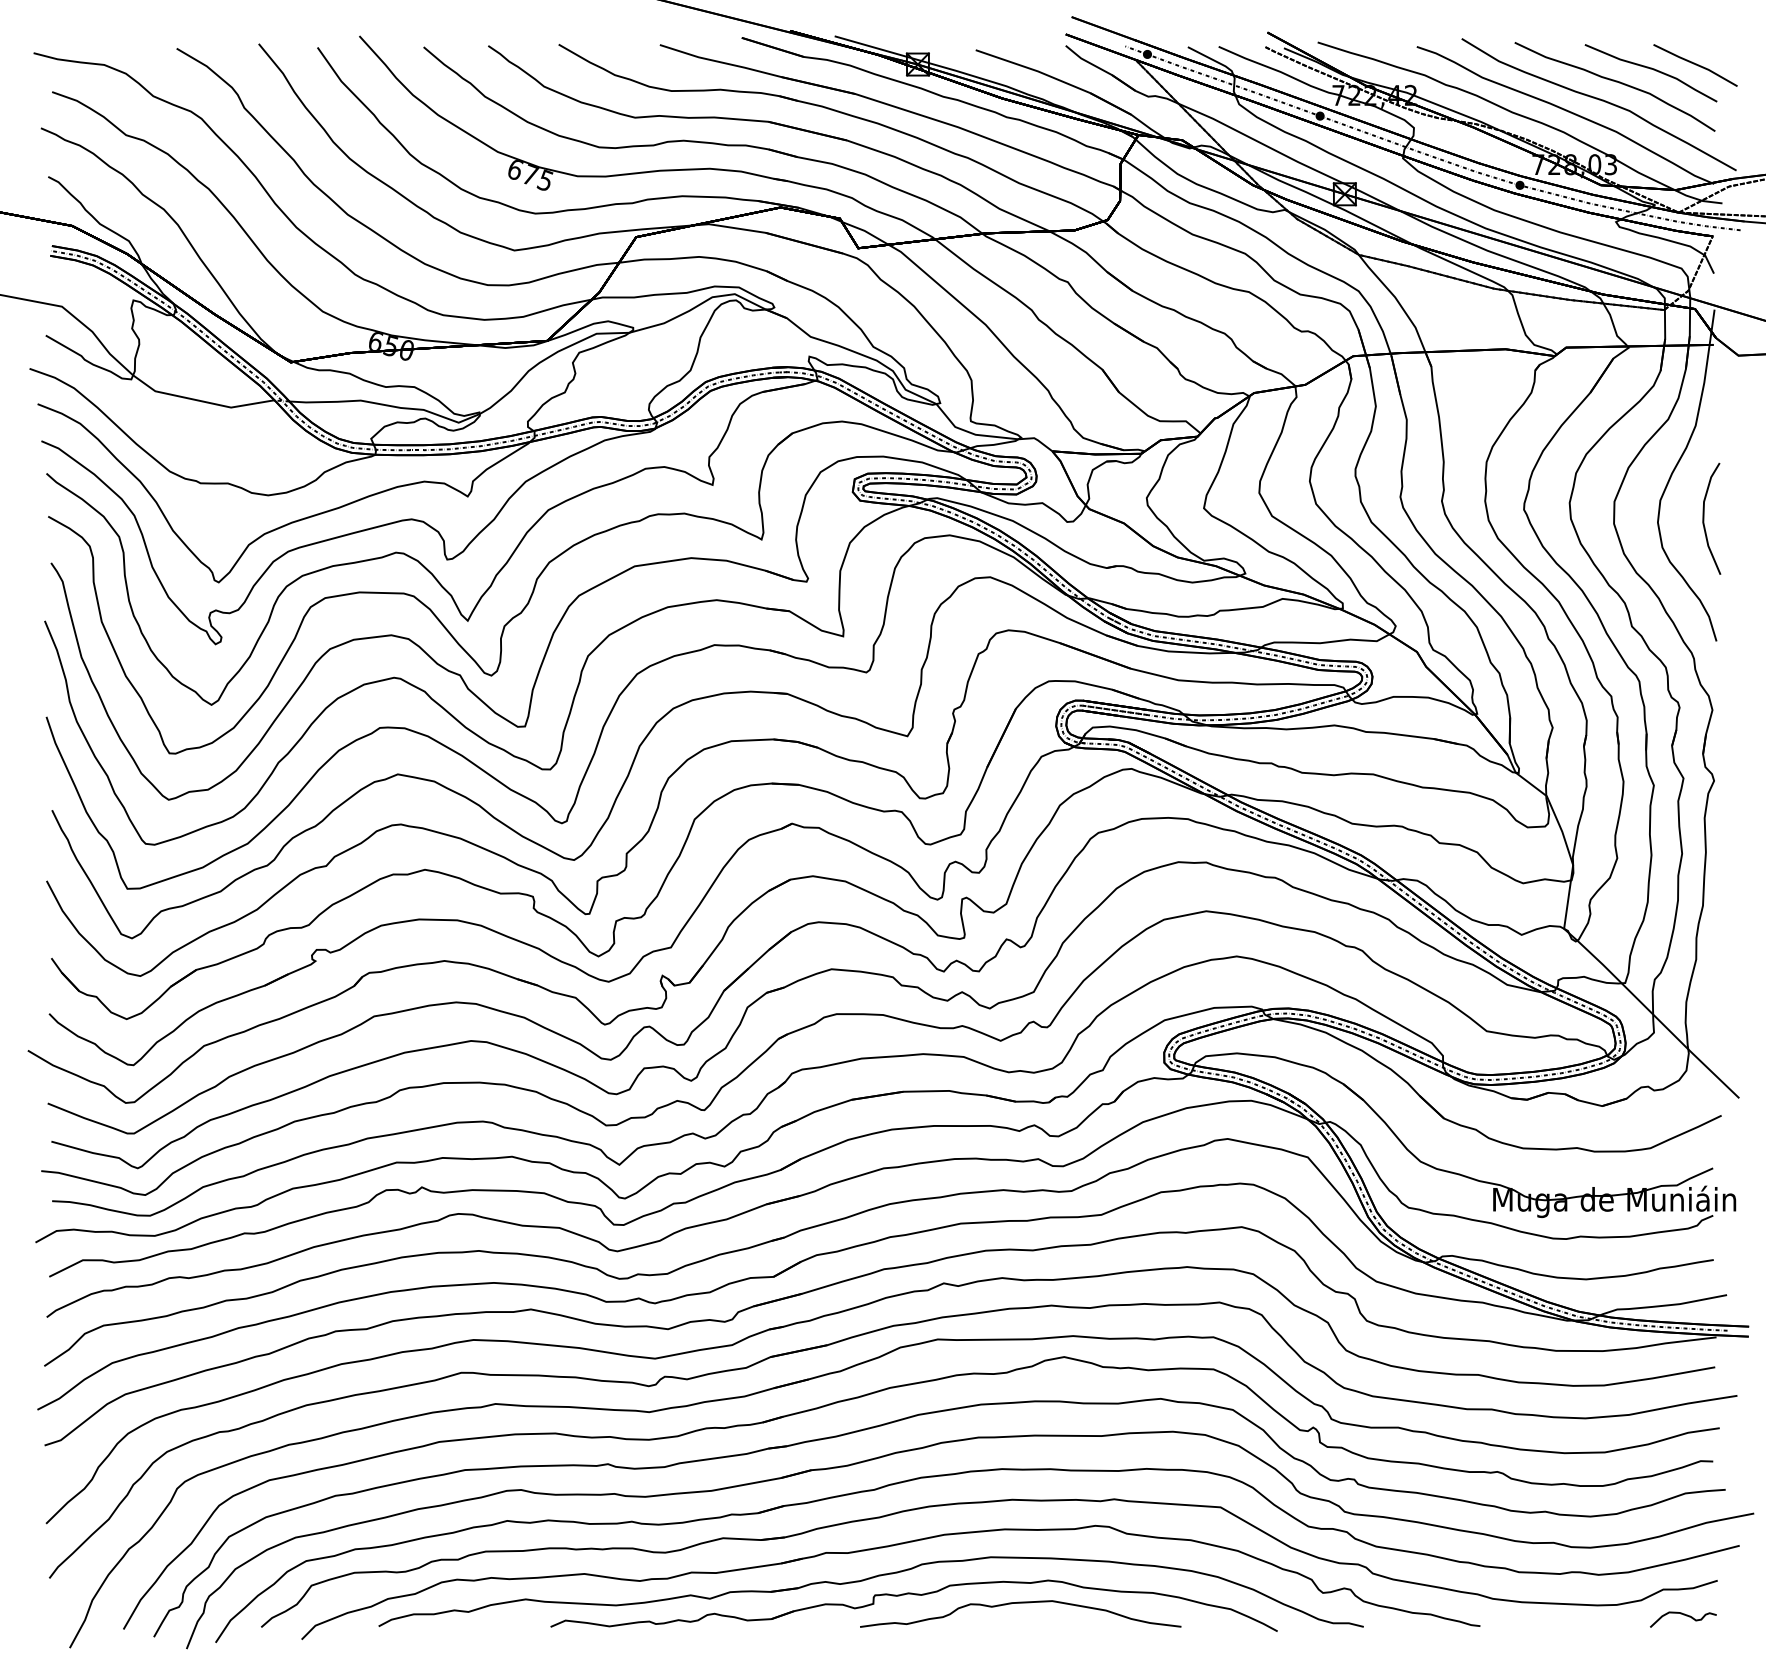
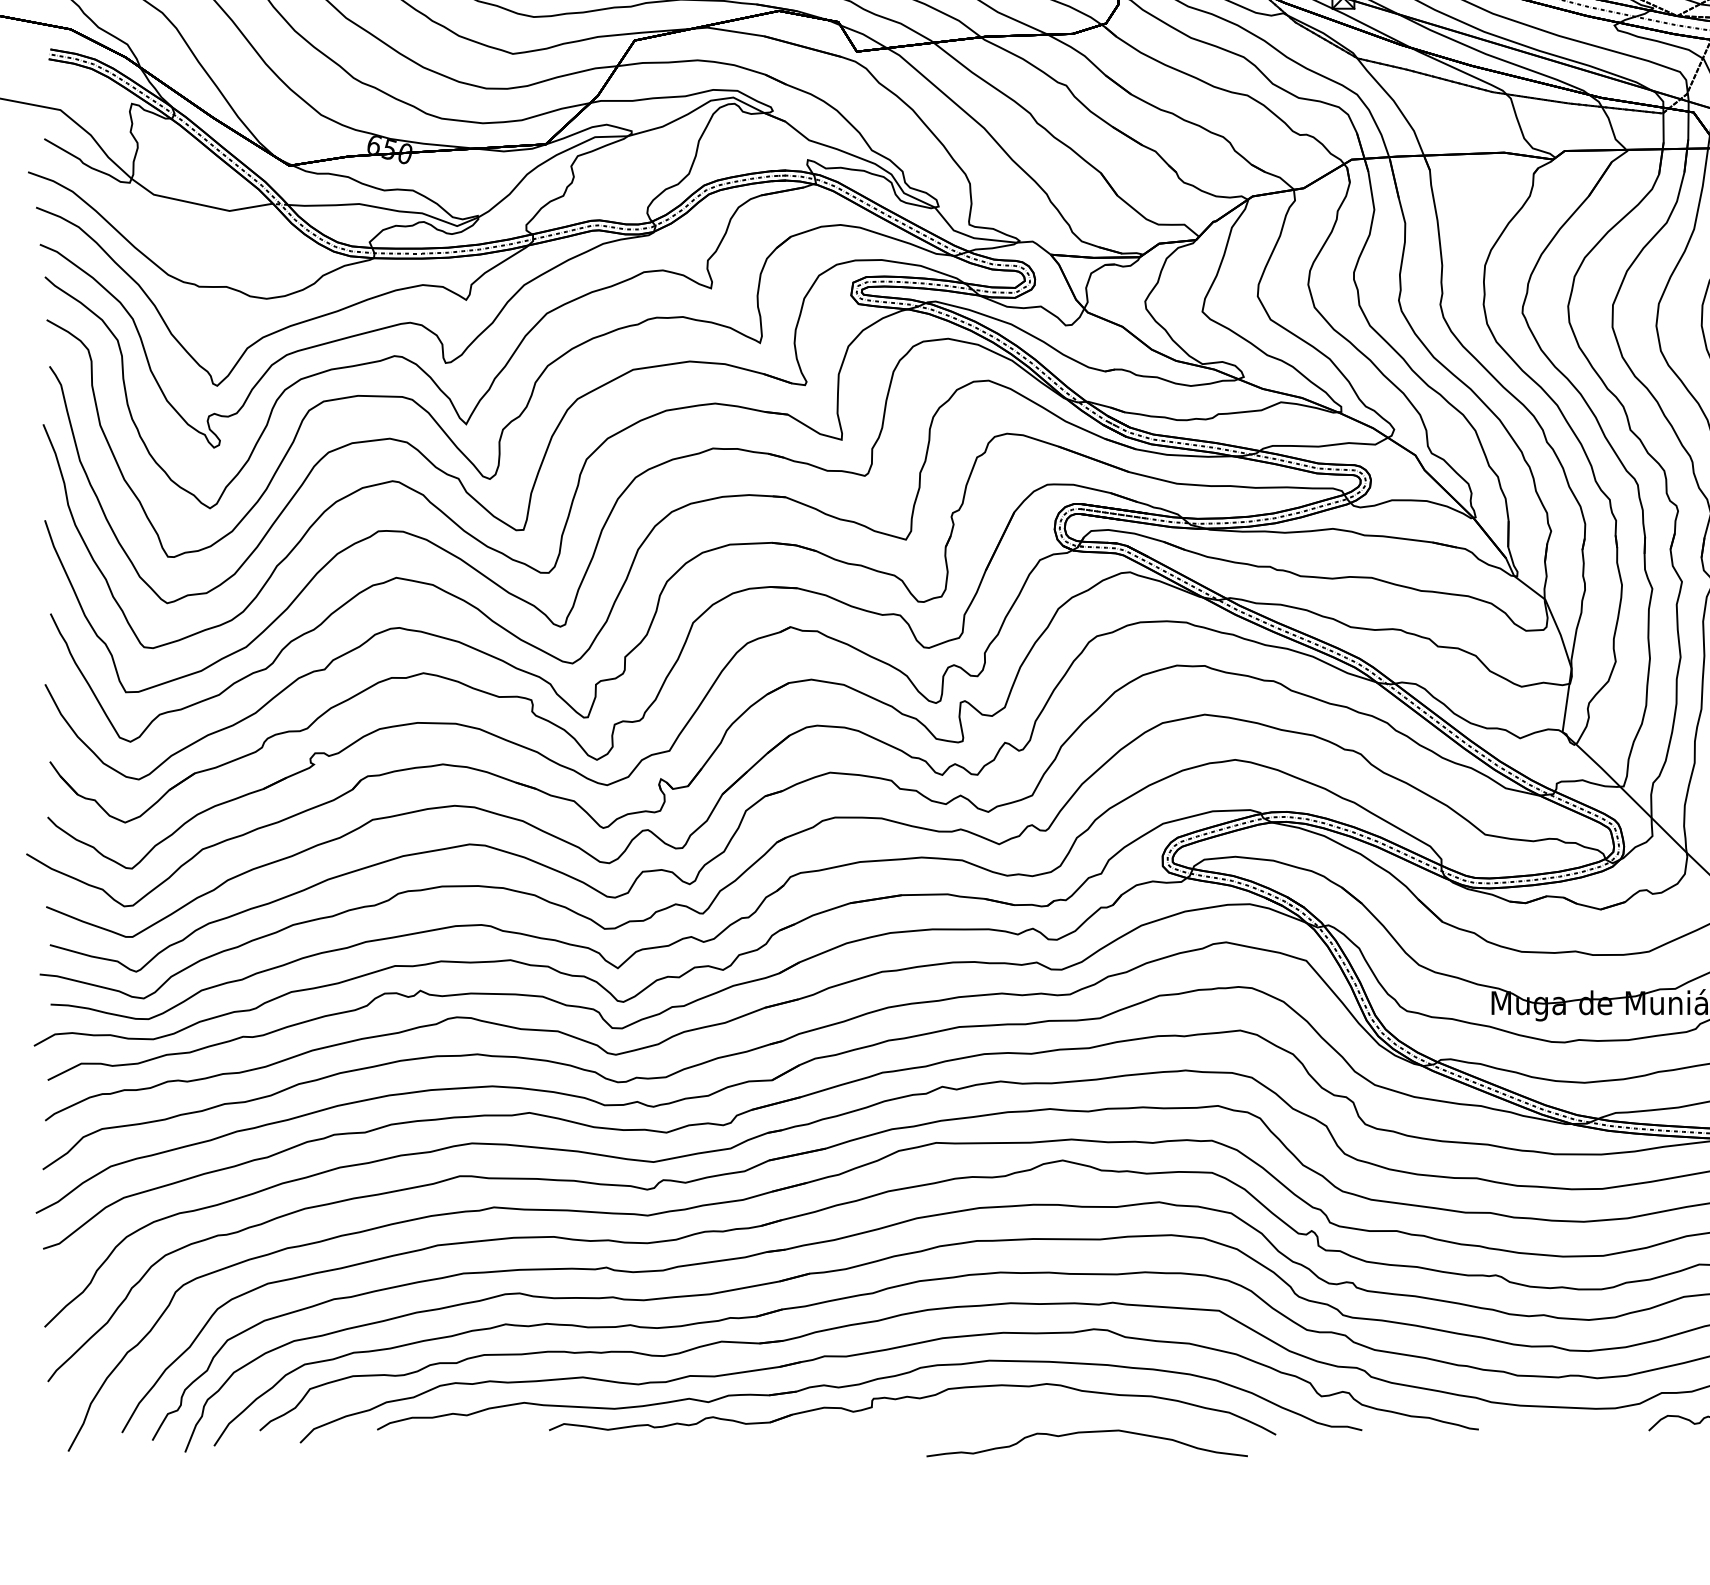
curve: (1020, 1603) -> (1086, 1432), moved

